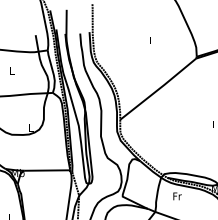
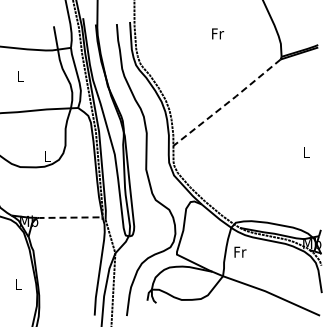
text: (152, 40) -> (218, 33), L -> Fr
line: (158, 89) -> (227, 103), solid -> dashed
line: (46, 170) -> (69, 217), solid -> dashed
text: (177, 195) -> (240, 251), moved

